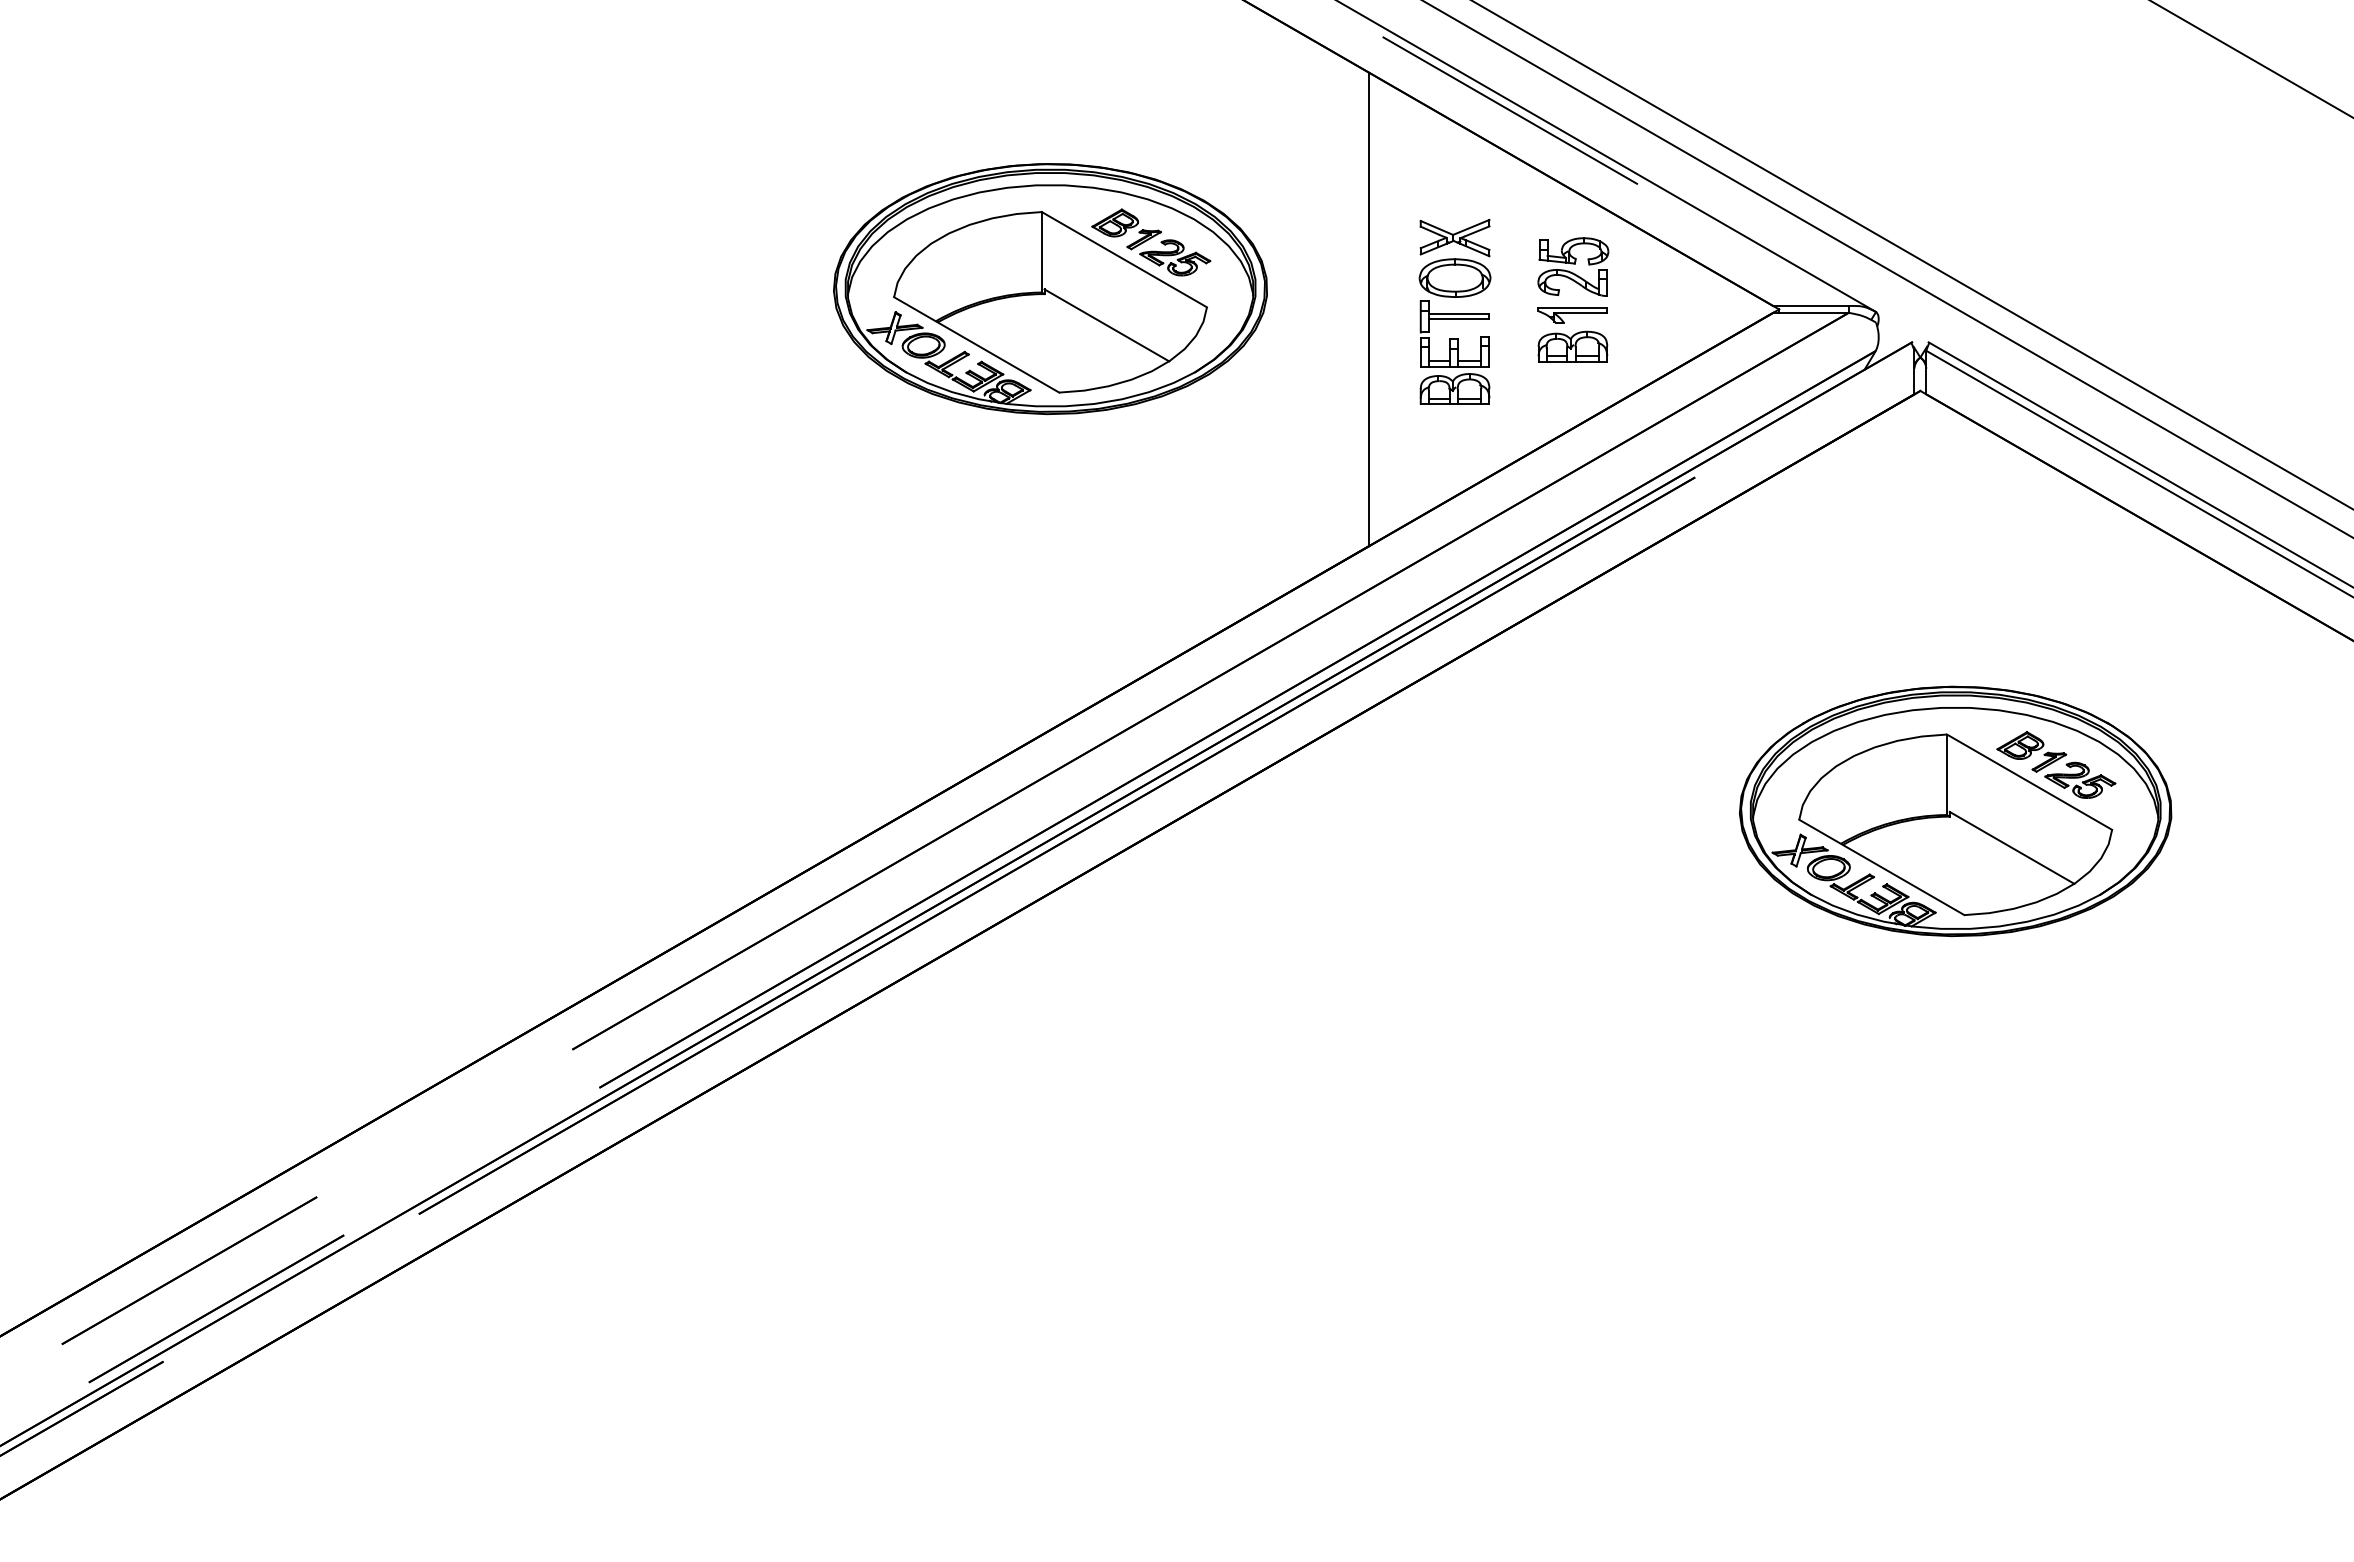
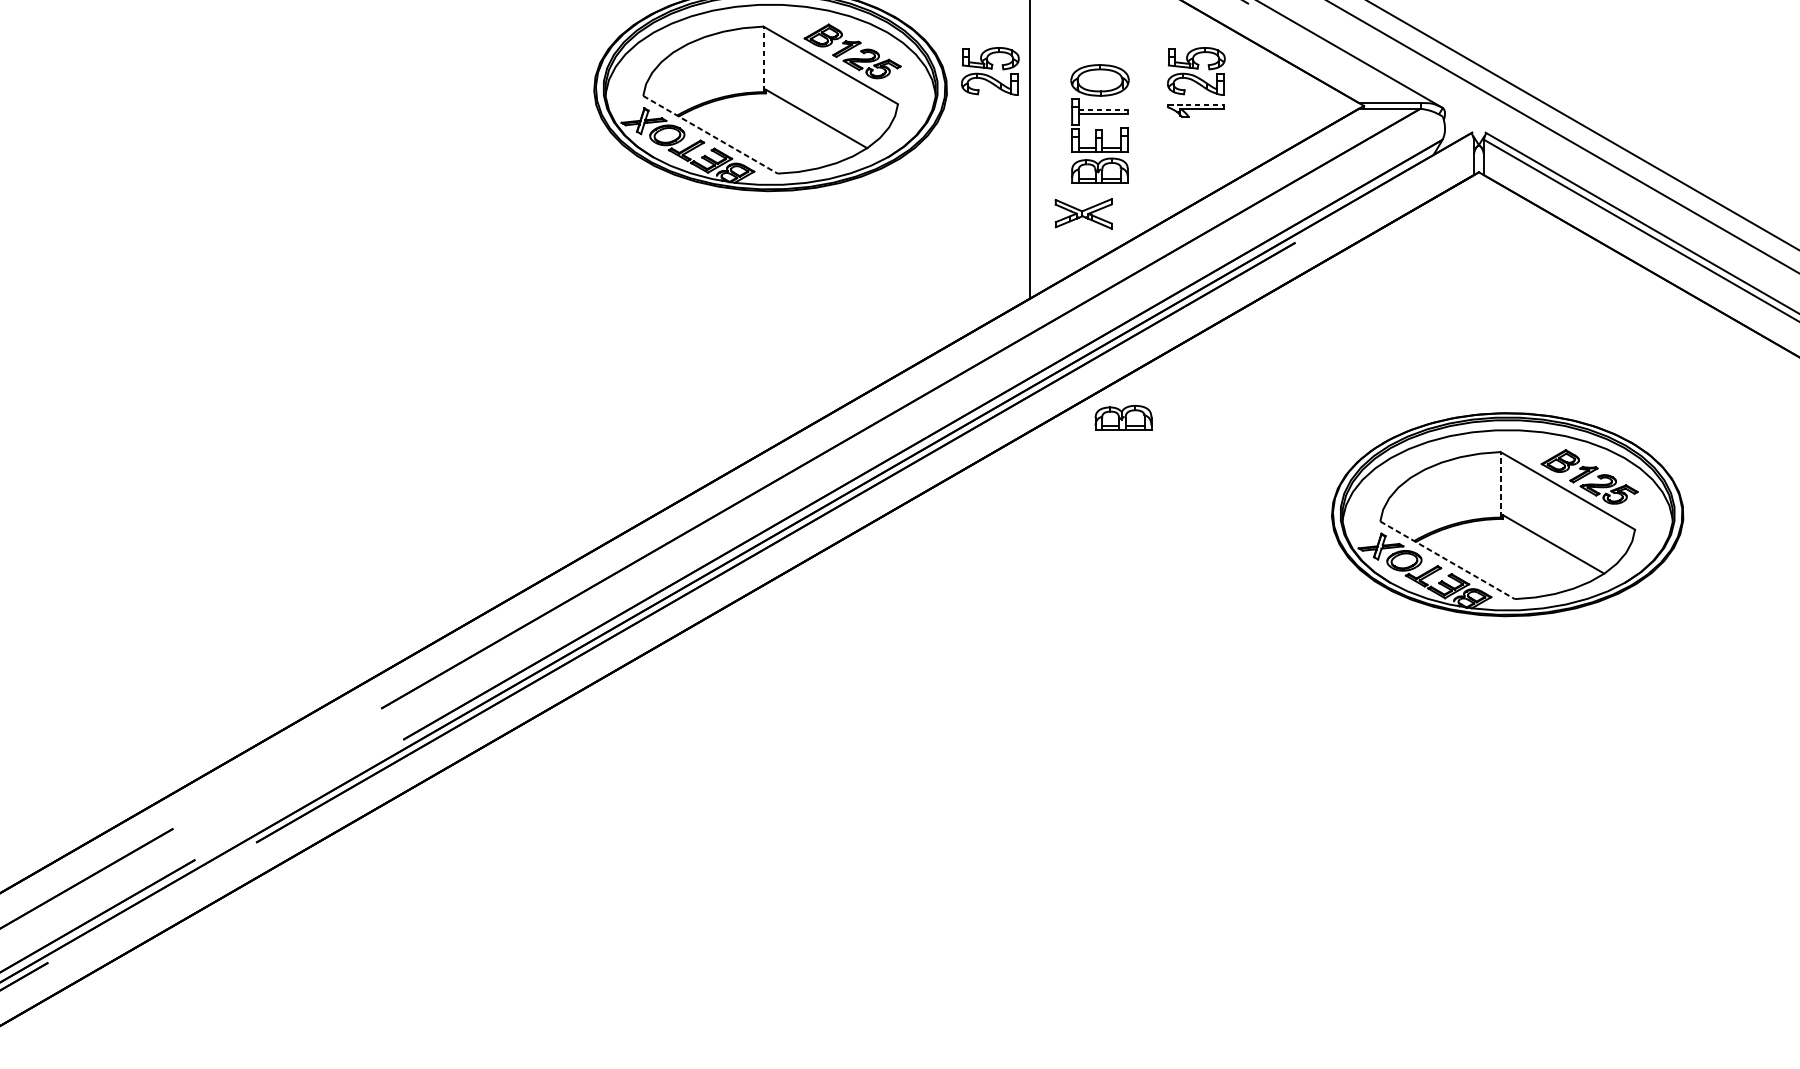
part: (1454, 237) -> (1083, 213), moved
line: (1041, 251) -> (763, 58), solid -> dashed
part: (1320, 266) -> (990, 70), added
line: (1573, 307) -> (1196, 104), solid -> dashed
line: (1459, 314) -> (1103, 110), solid -> dashed
line: (977, 345) -> (711, 135), solid -> dashed
part: (1572, 346) -> (1123, 417), moved
line: (1946, 774) -> (1500, 484), solid -> dashed
line: (1882, 867) -> (1448, 560), solid -> dashed

